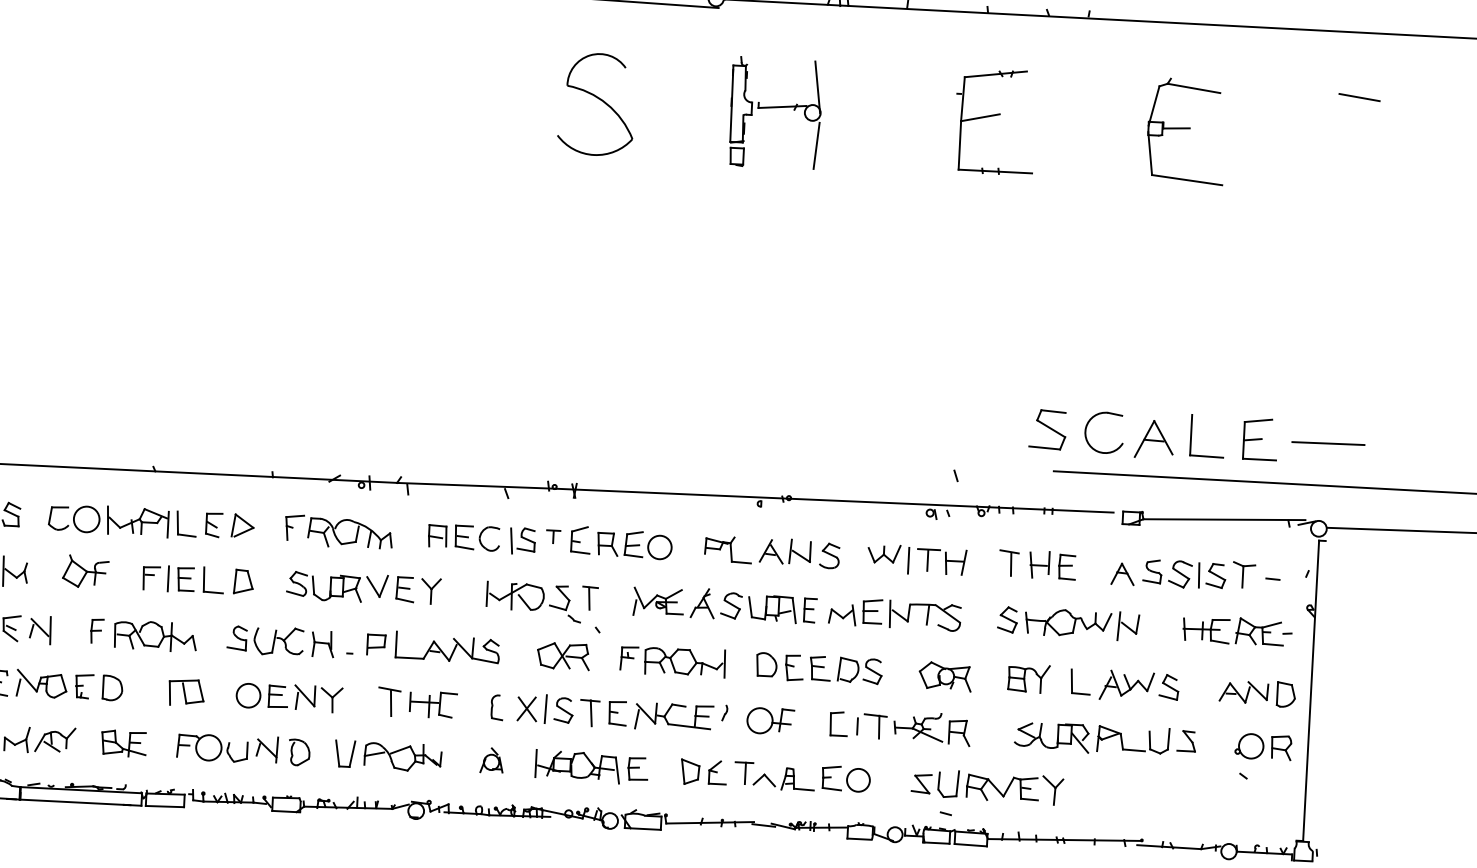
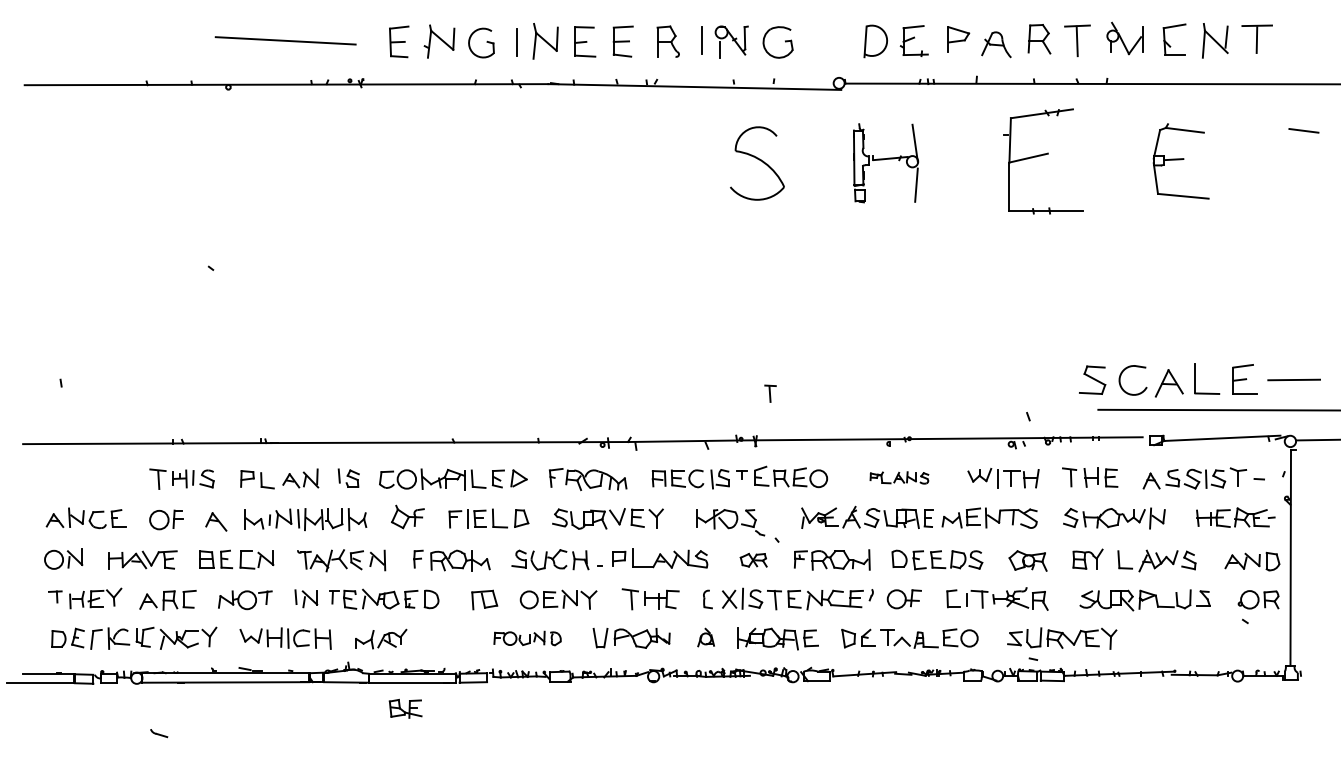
part: (995, 121) -> (1043, 161), size x1.4
part: (772, 551) -> (899, 477), size x0.6
part: (590, 597) -> (770, 393), moved
part: (563, 656) -> (753, 560), size x0.7
part: (123, 743) -> (405, 708), moved
part: (243, 749) -> (527, 638), size x0.7

